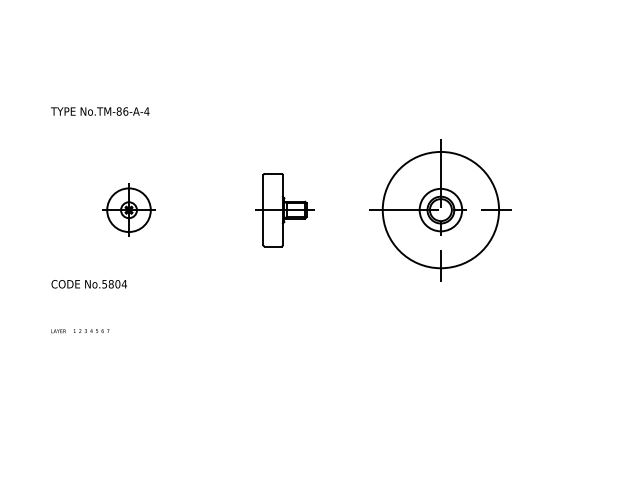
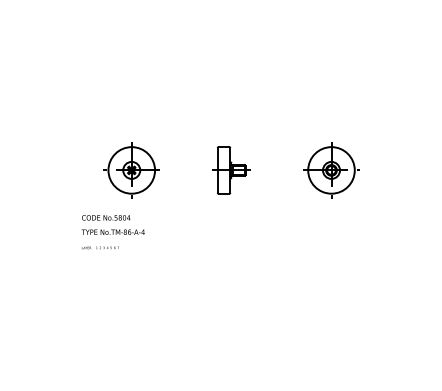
text: (99, 110) -> (112, 231), moved
part: (128, 210) -> (131, 170), size x1.67
part: (440, 210) -> (331, 170), size x0.62

